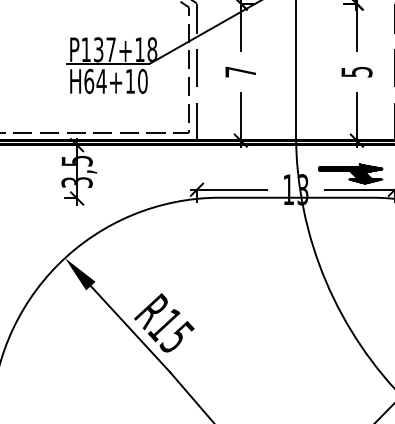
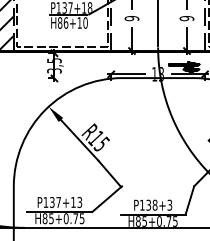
text: (239, 71) -> (131, 18), 7 -> 9
text: (355, 71) -> (186, 18), 5 -> 9
text: (94, 80) -> (62, 22), H64+10 -> H86+10

